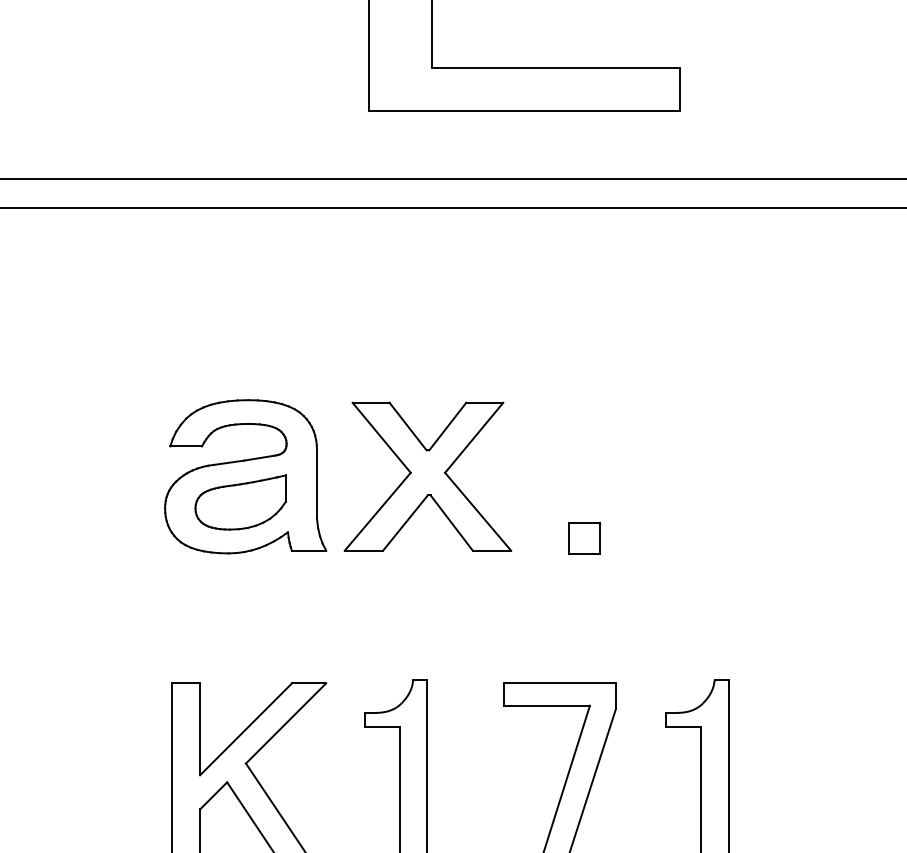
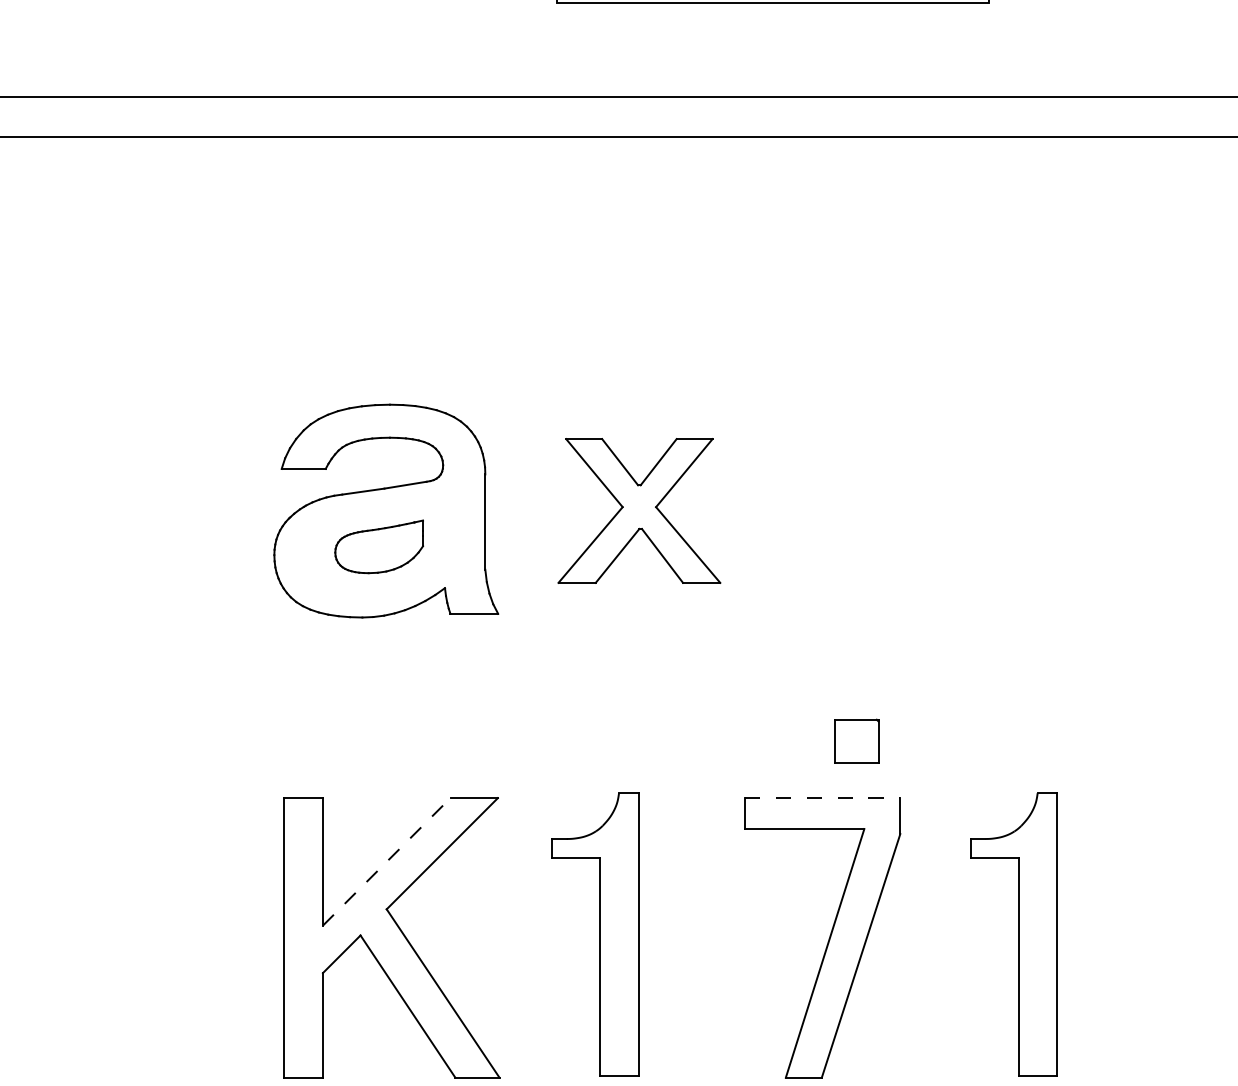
part: (427, 476) -> (638, 510), size x0.7
part: (240, 502) -> (379, 546), size x0.7
part: (584, 538) -> (856, 741), moved
line: (559, 683) -> (822, 798), solid -> dashed
line: (246, 729) -> (387, 862), solid -> dashed

